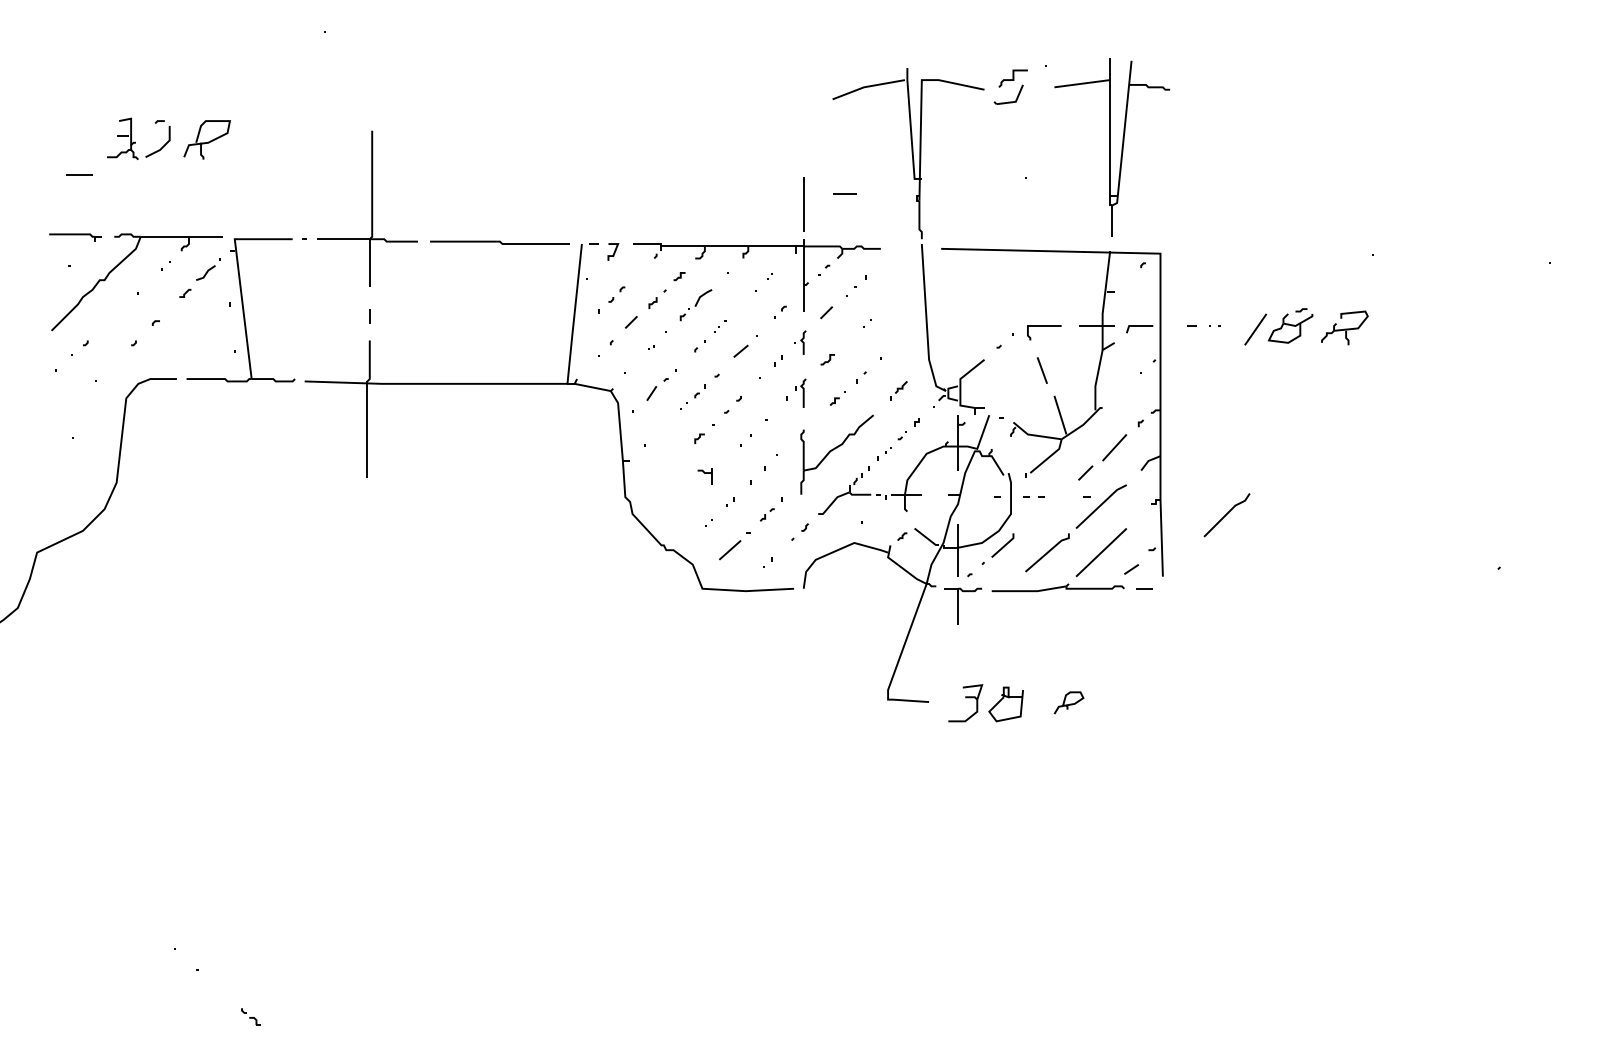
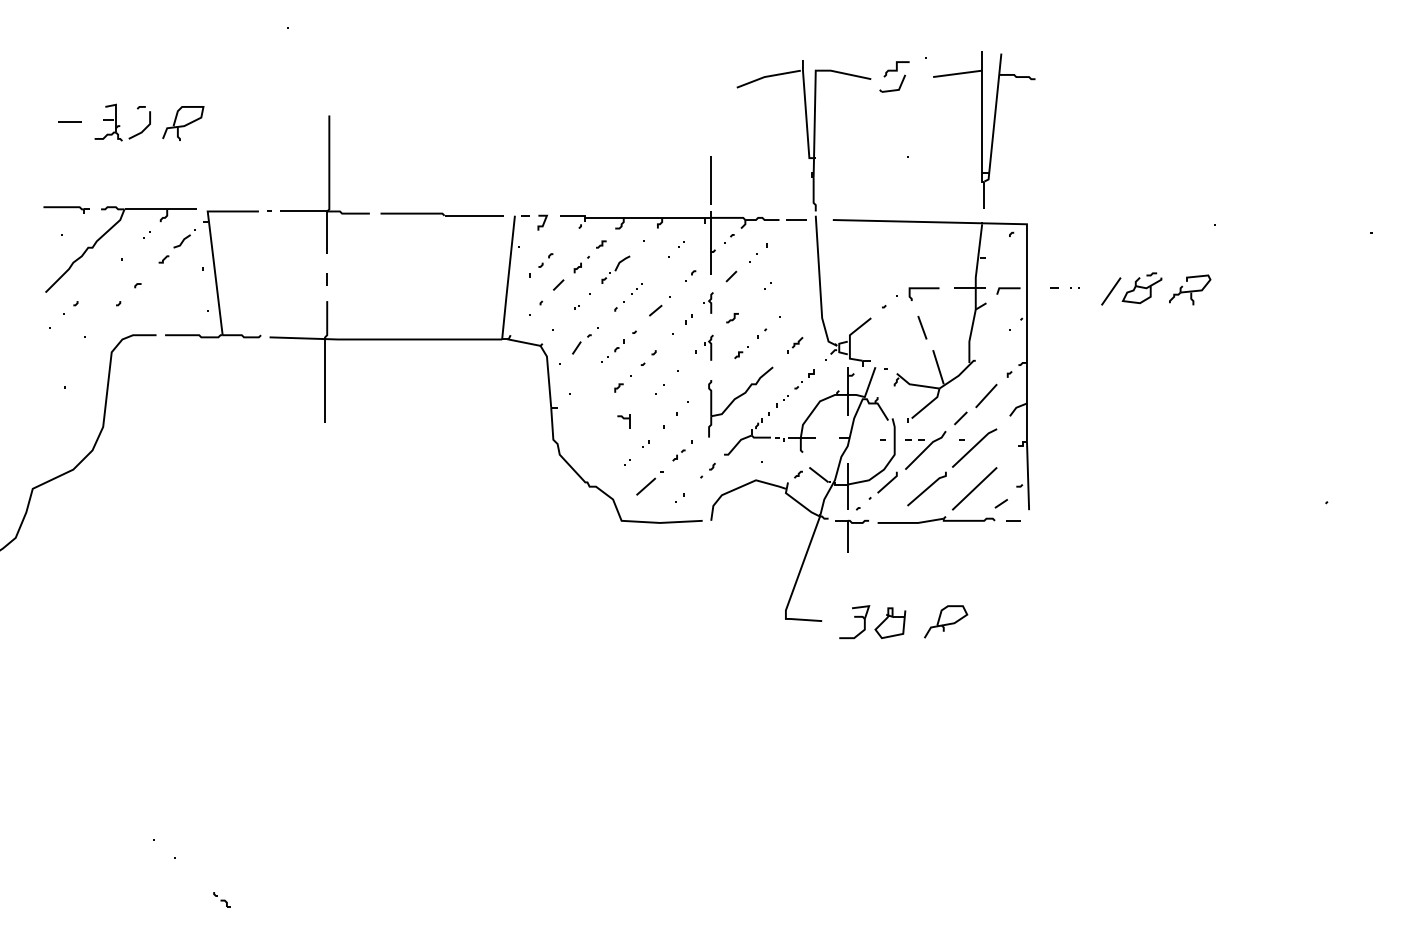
line: (79, 174) -> (70, 121), moved
line: (844, 193) -> (796, 219), moved
line: (1226, 515) -> (925, 450), moved
part: (1068, 702) -> (945, 621), size x1.67

